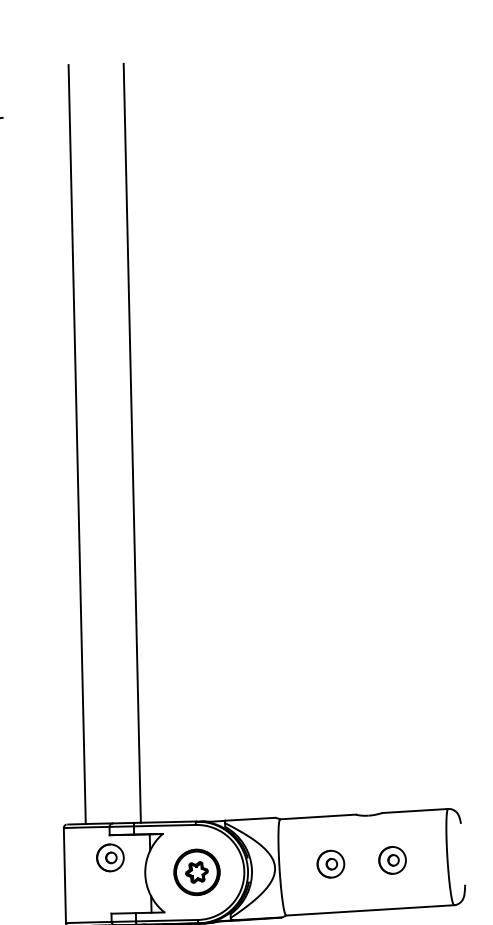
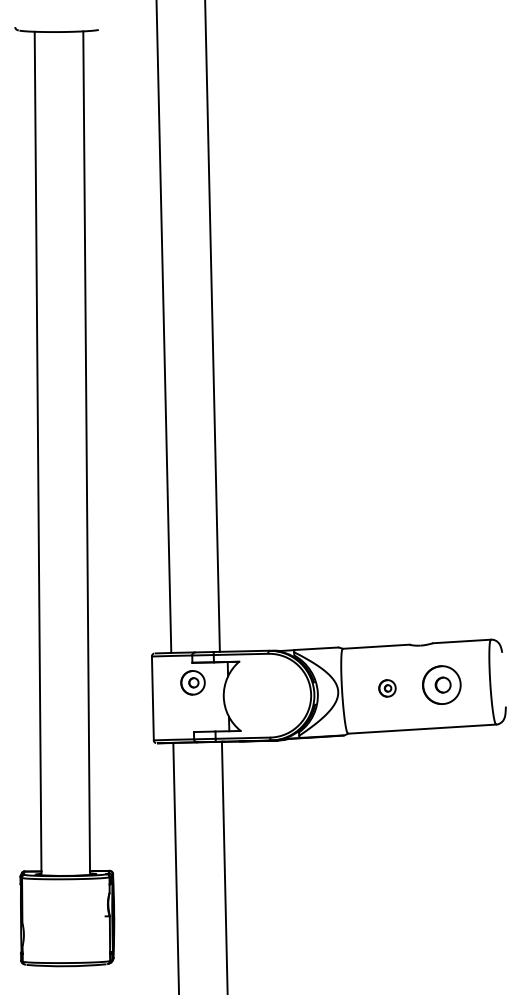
part: (392, 859) -> (441, 684), size x1.6
part: (330, 864) -> (387, 688), size x0.7
part: (197, 872) -> (269, 695), removed

